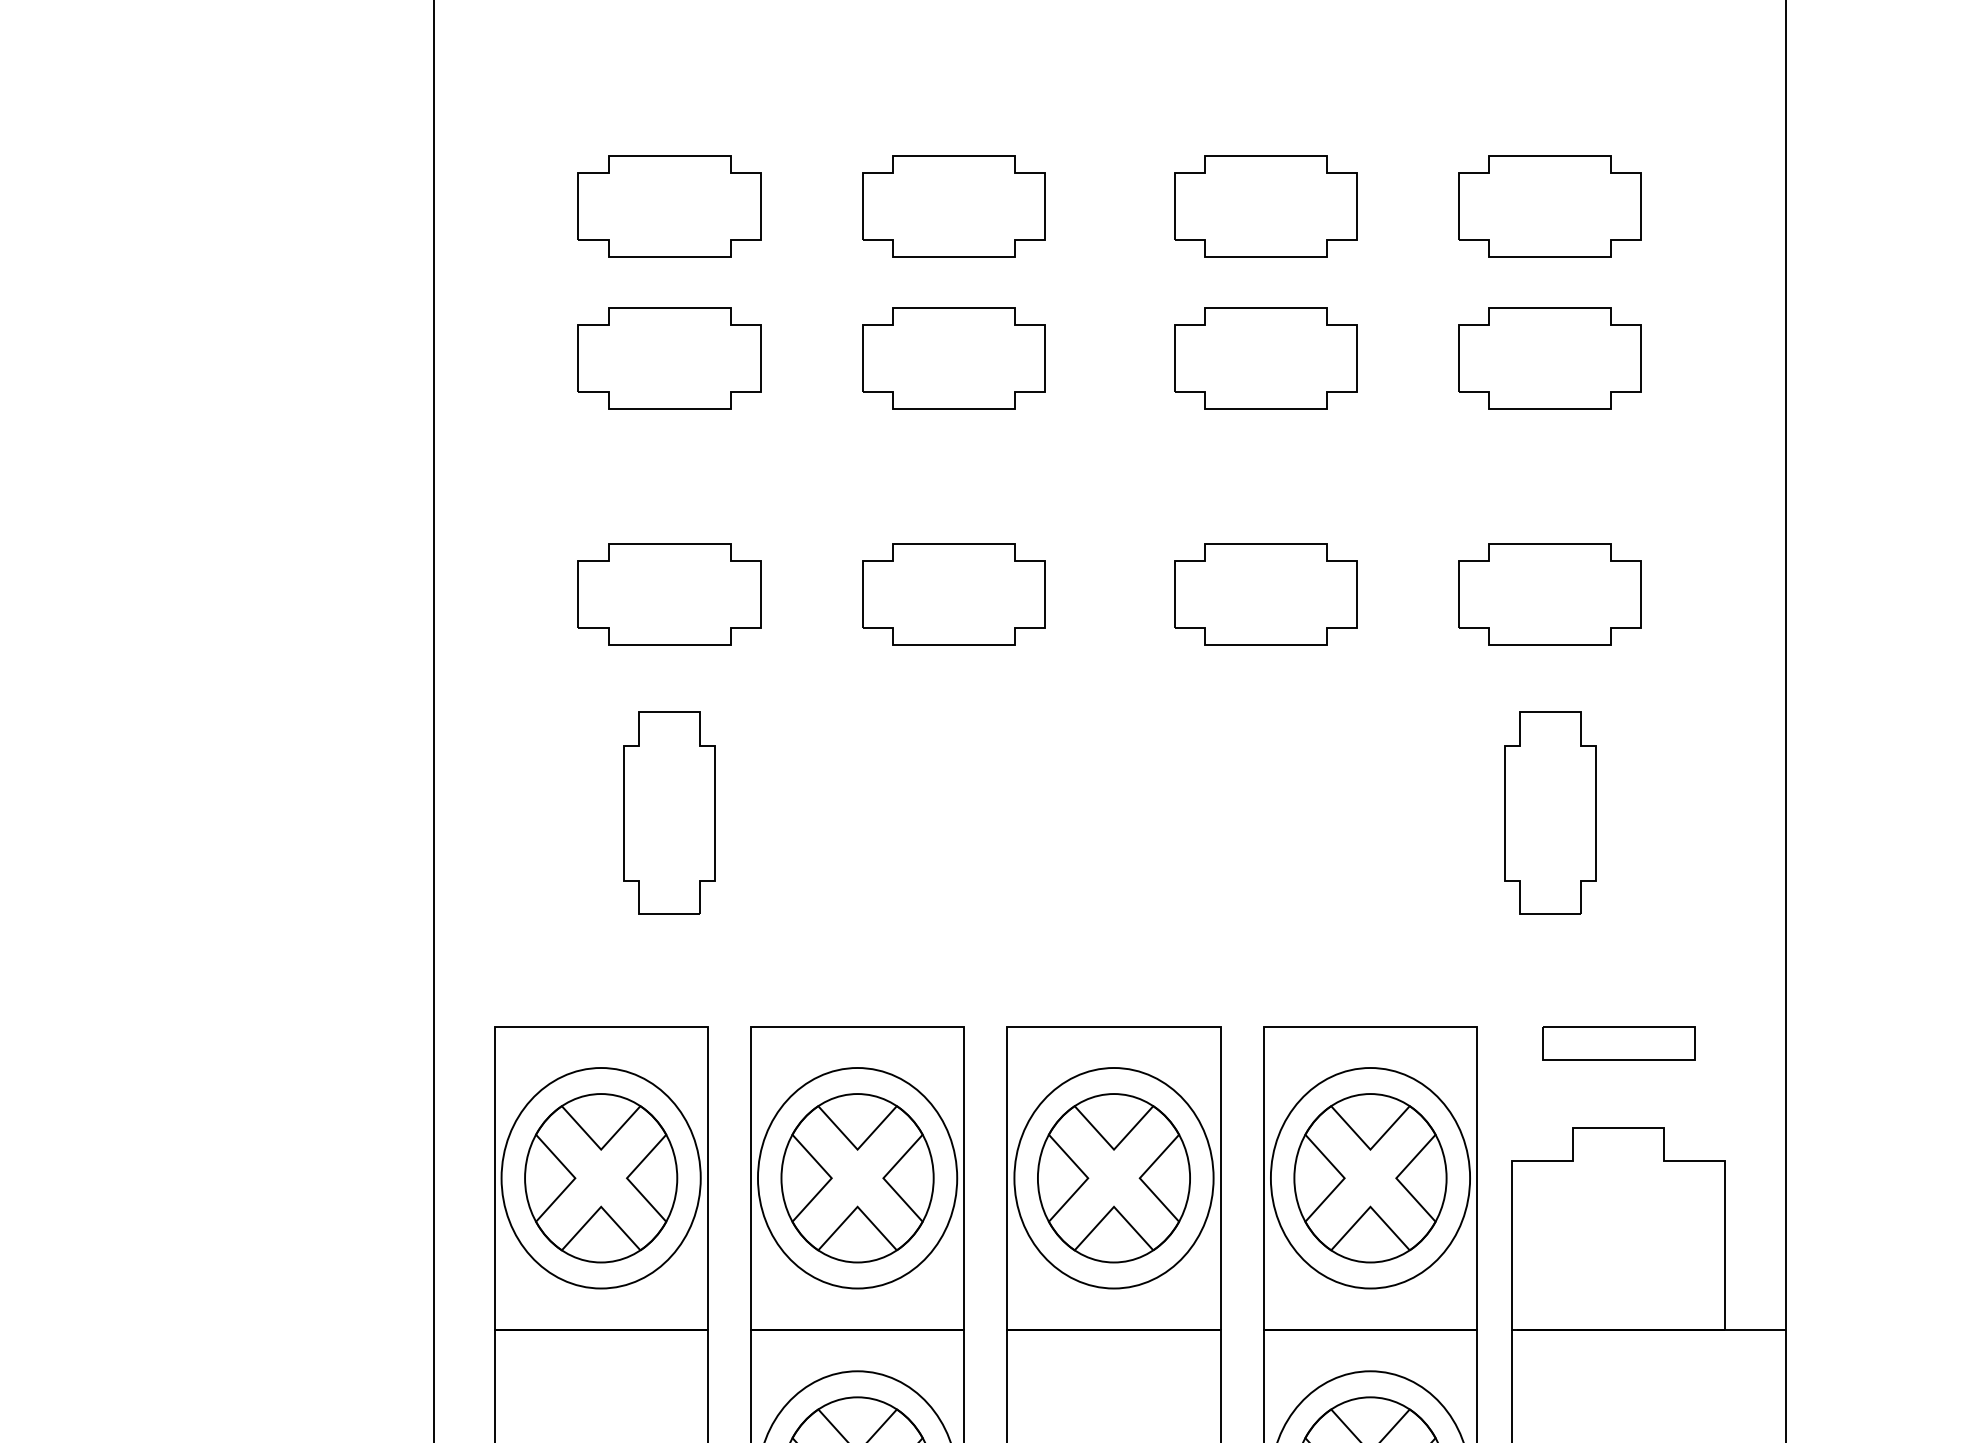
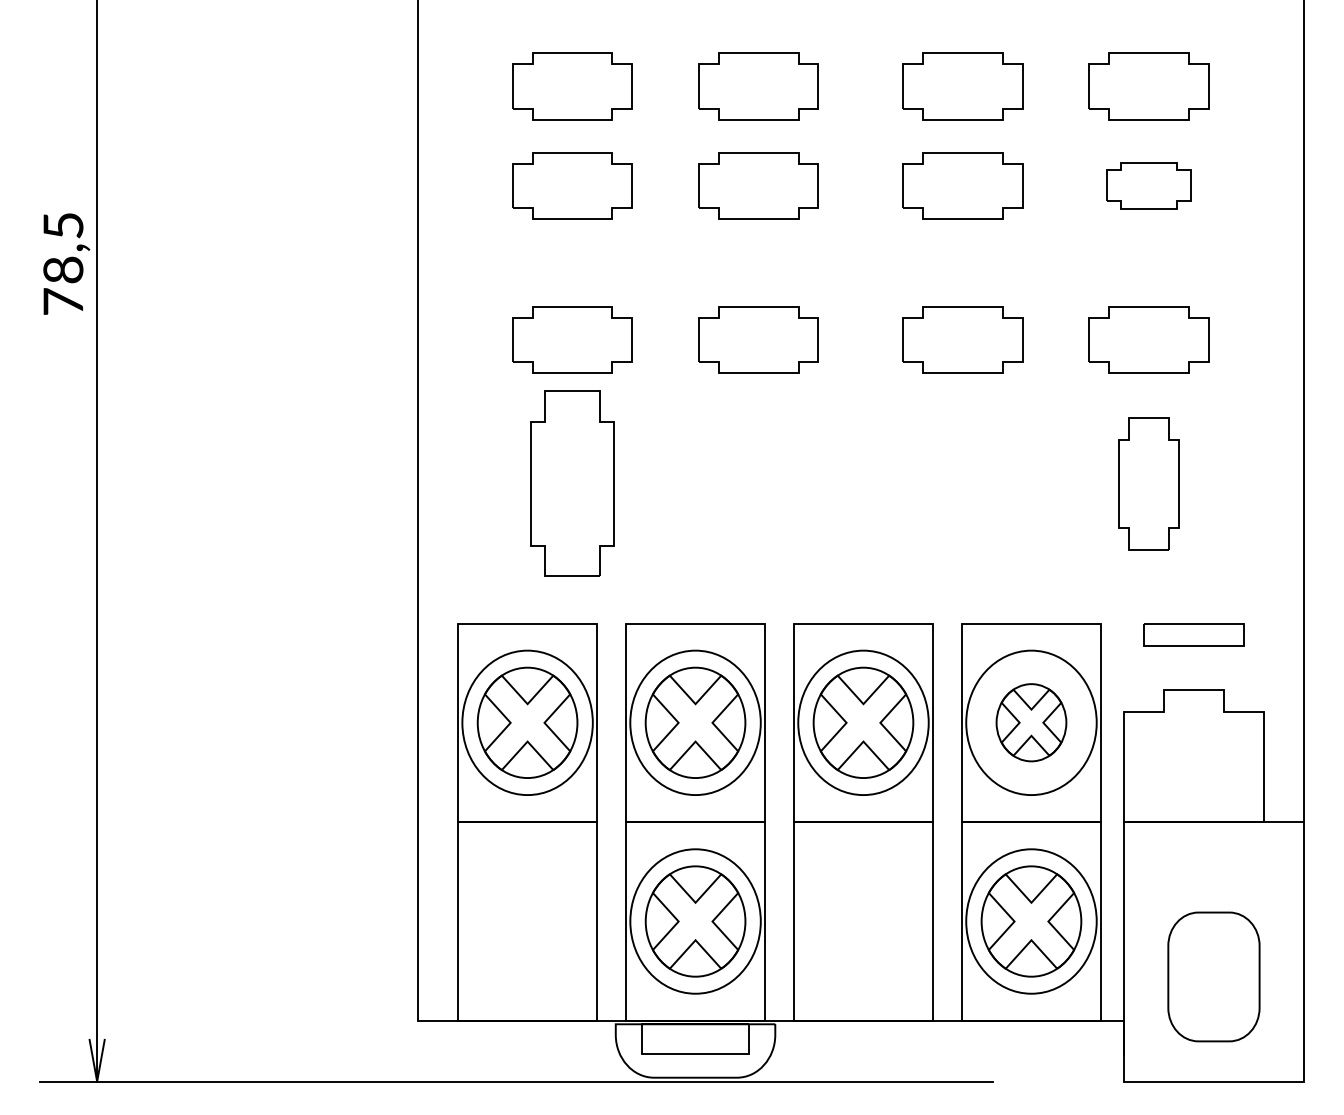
part: (1549, 357) -> (1148, 185), size x0.7
part: (669, 812) -> (572, 483), size x1.4
part: (1370, 1177) -> (1031, 722), size x0.7

